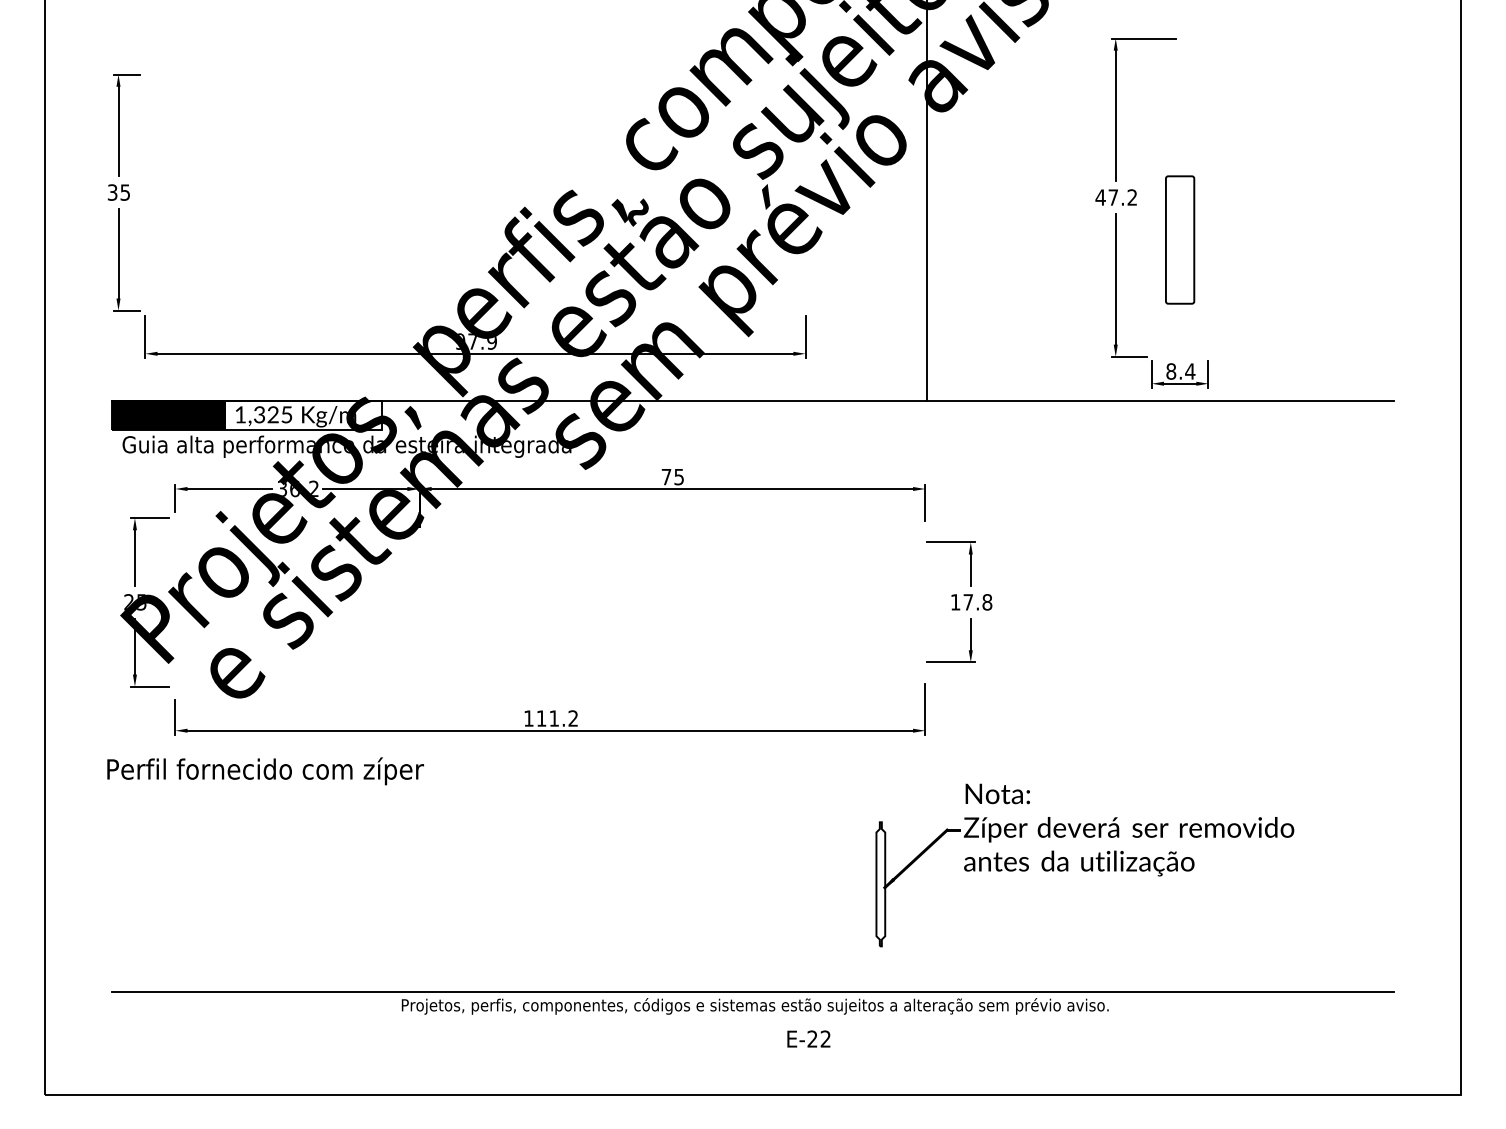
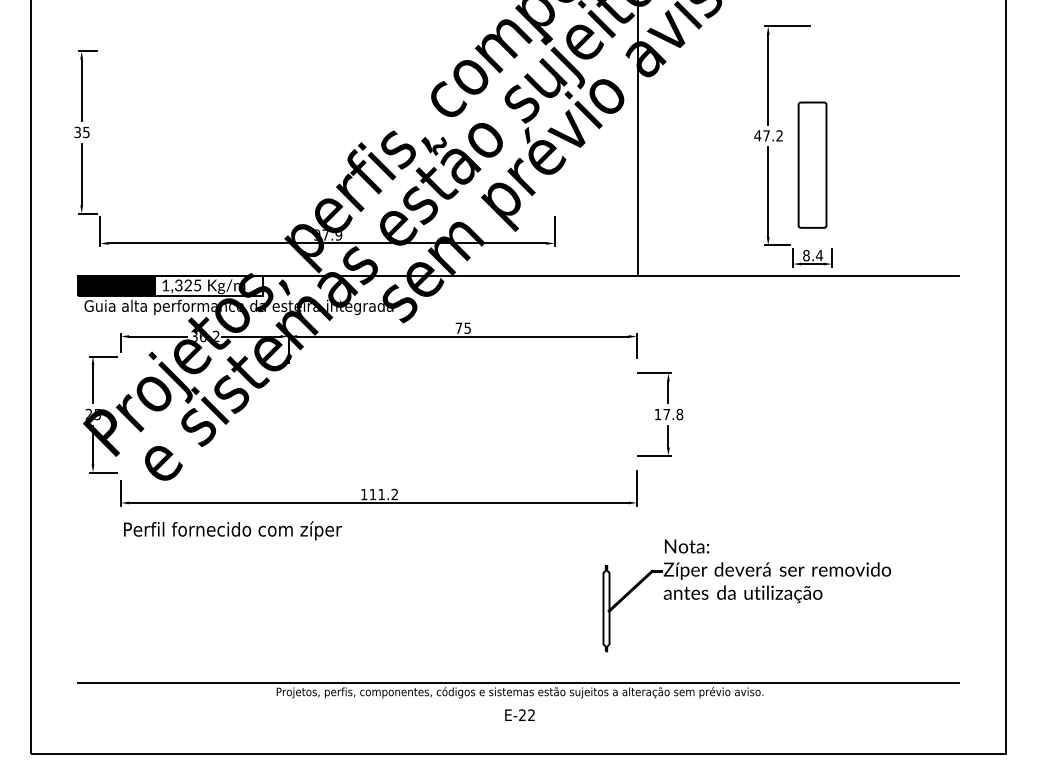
part: (1180, 239) -> (812, 164), size x1.43
text: (264, 770) -> (232, 530), moved
text: (808, 1038) -> (519, 714), moved

